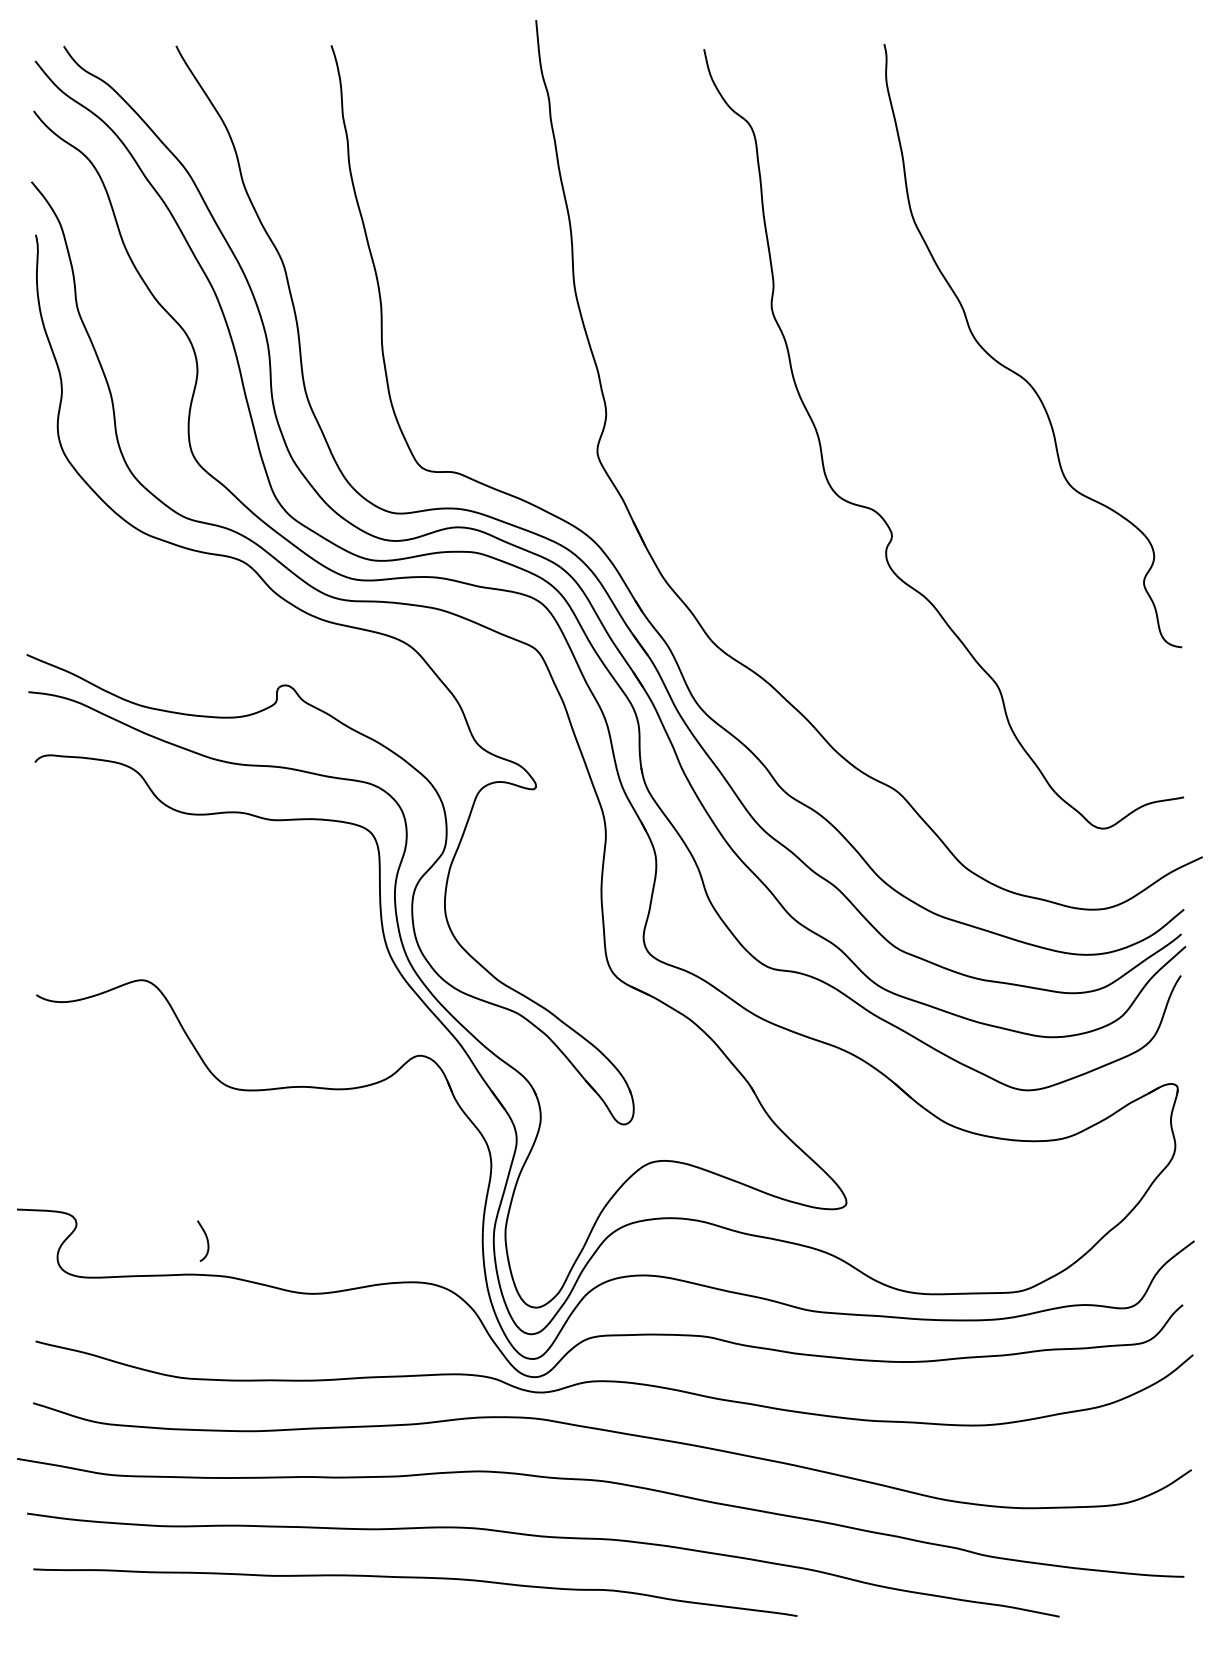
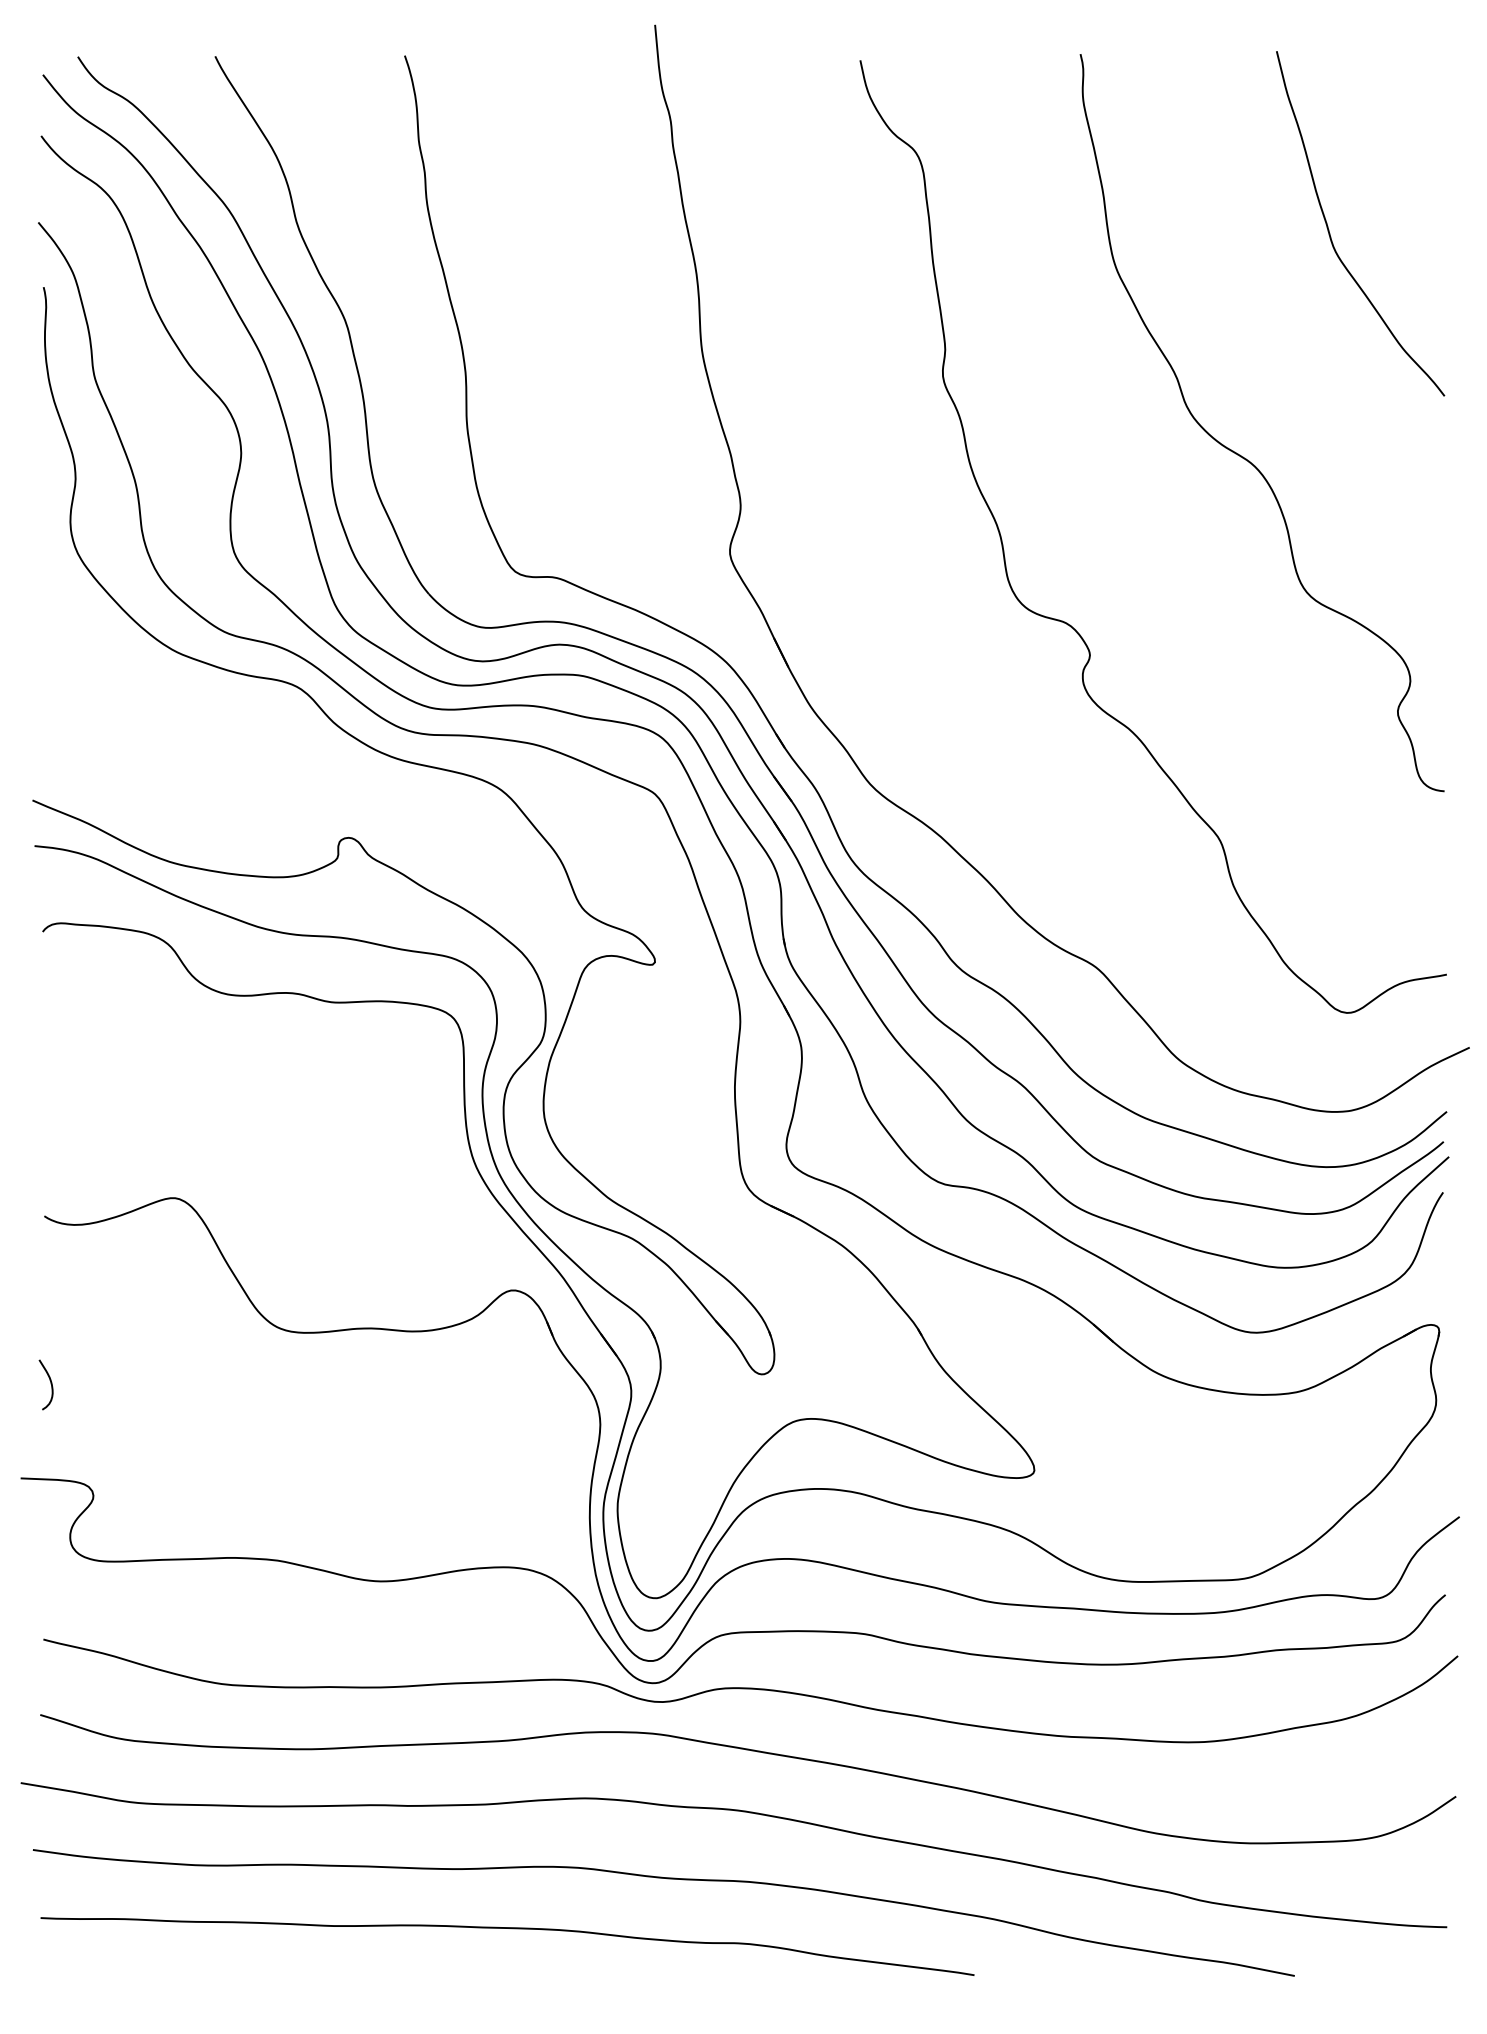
curve: (1088, 187) -> (1329, 229), added
curve: (206, 1240) -> (50, 1384), moved

